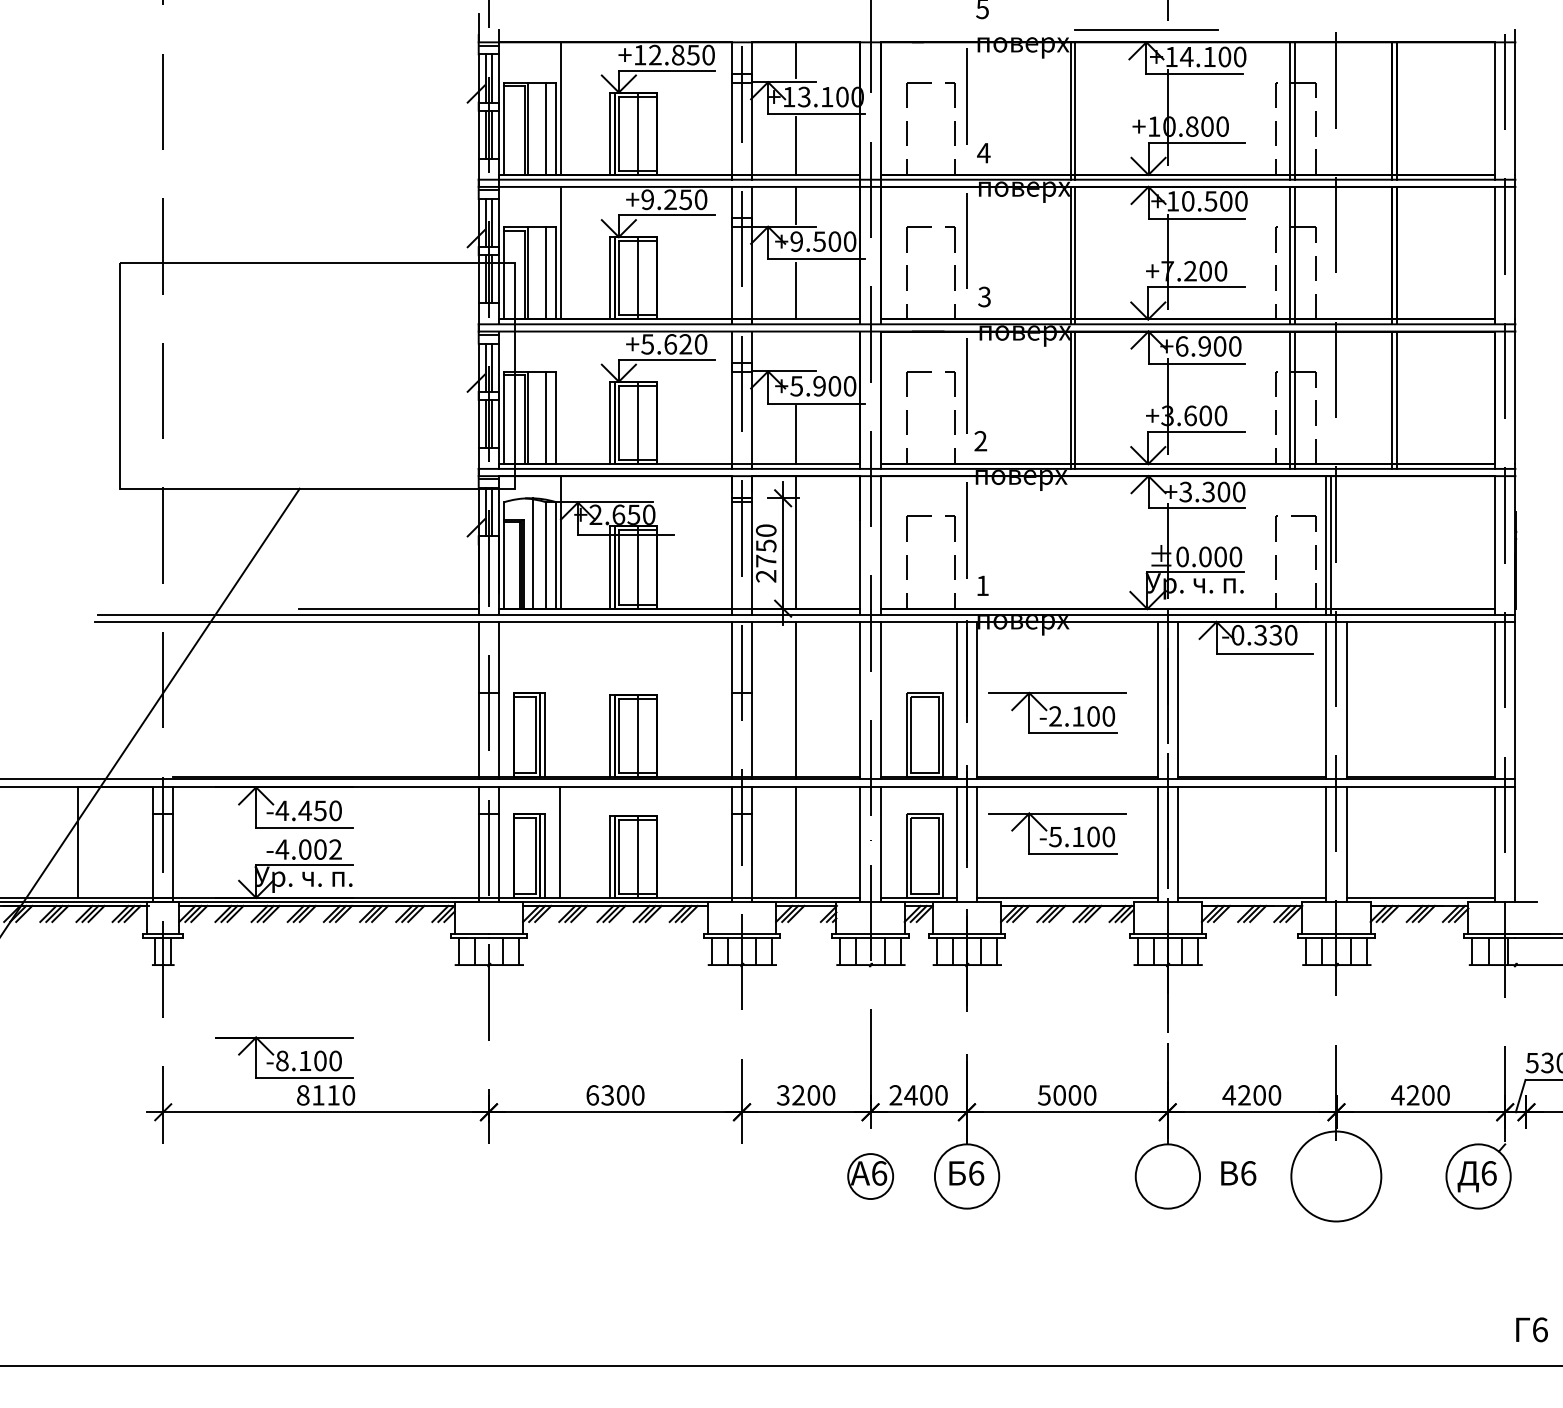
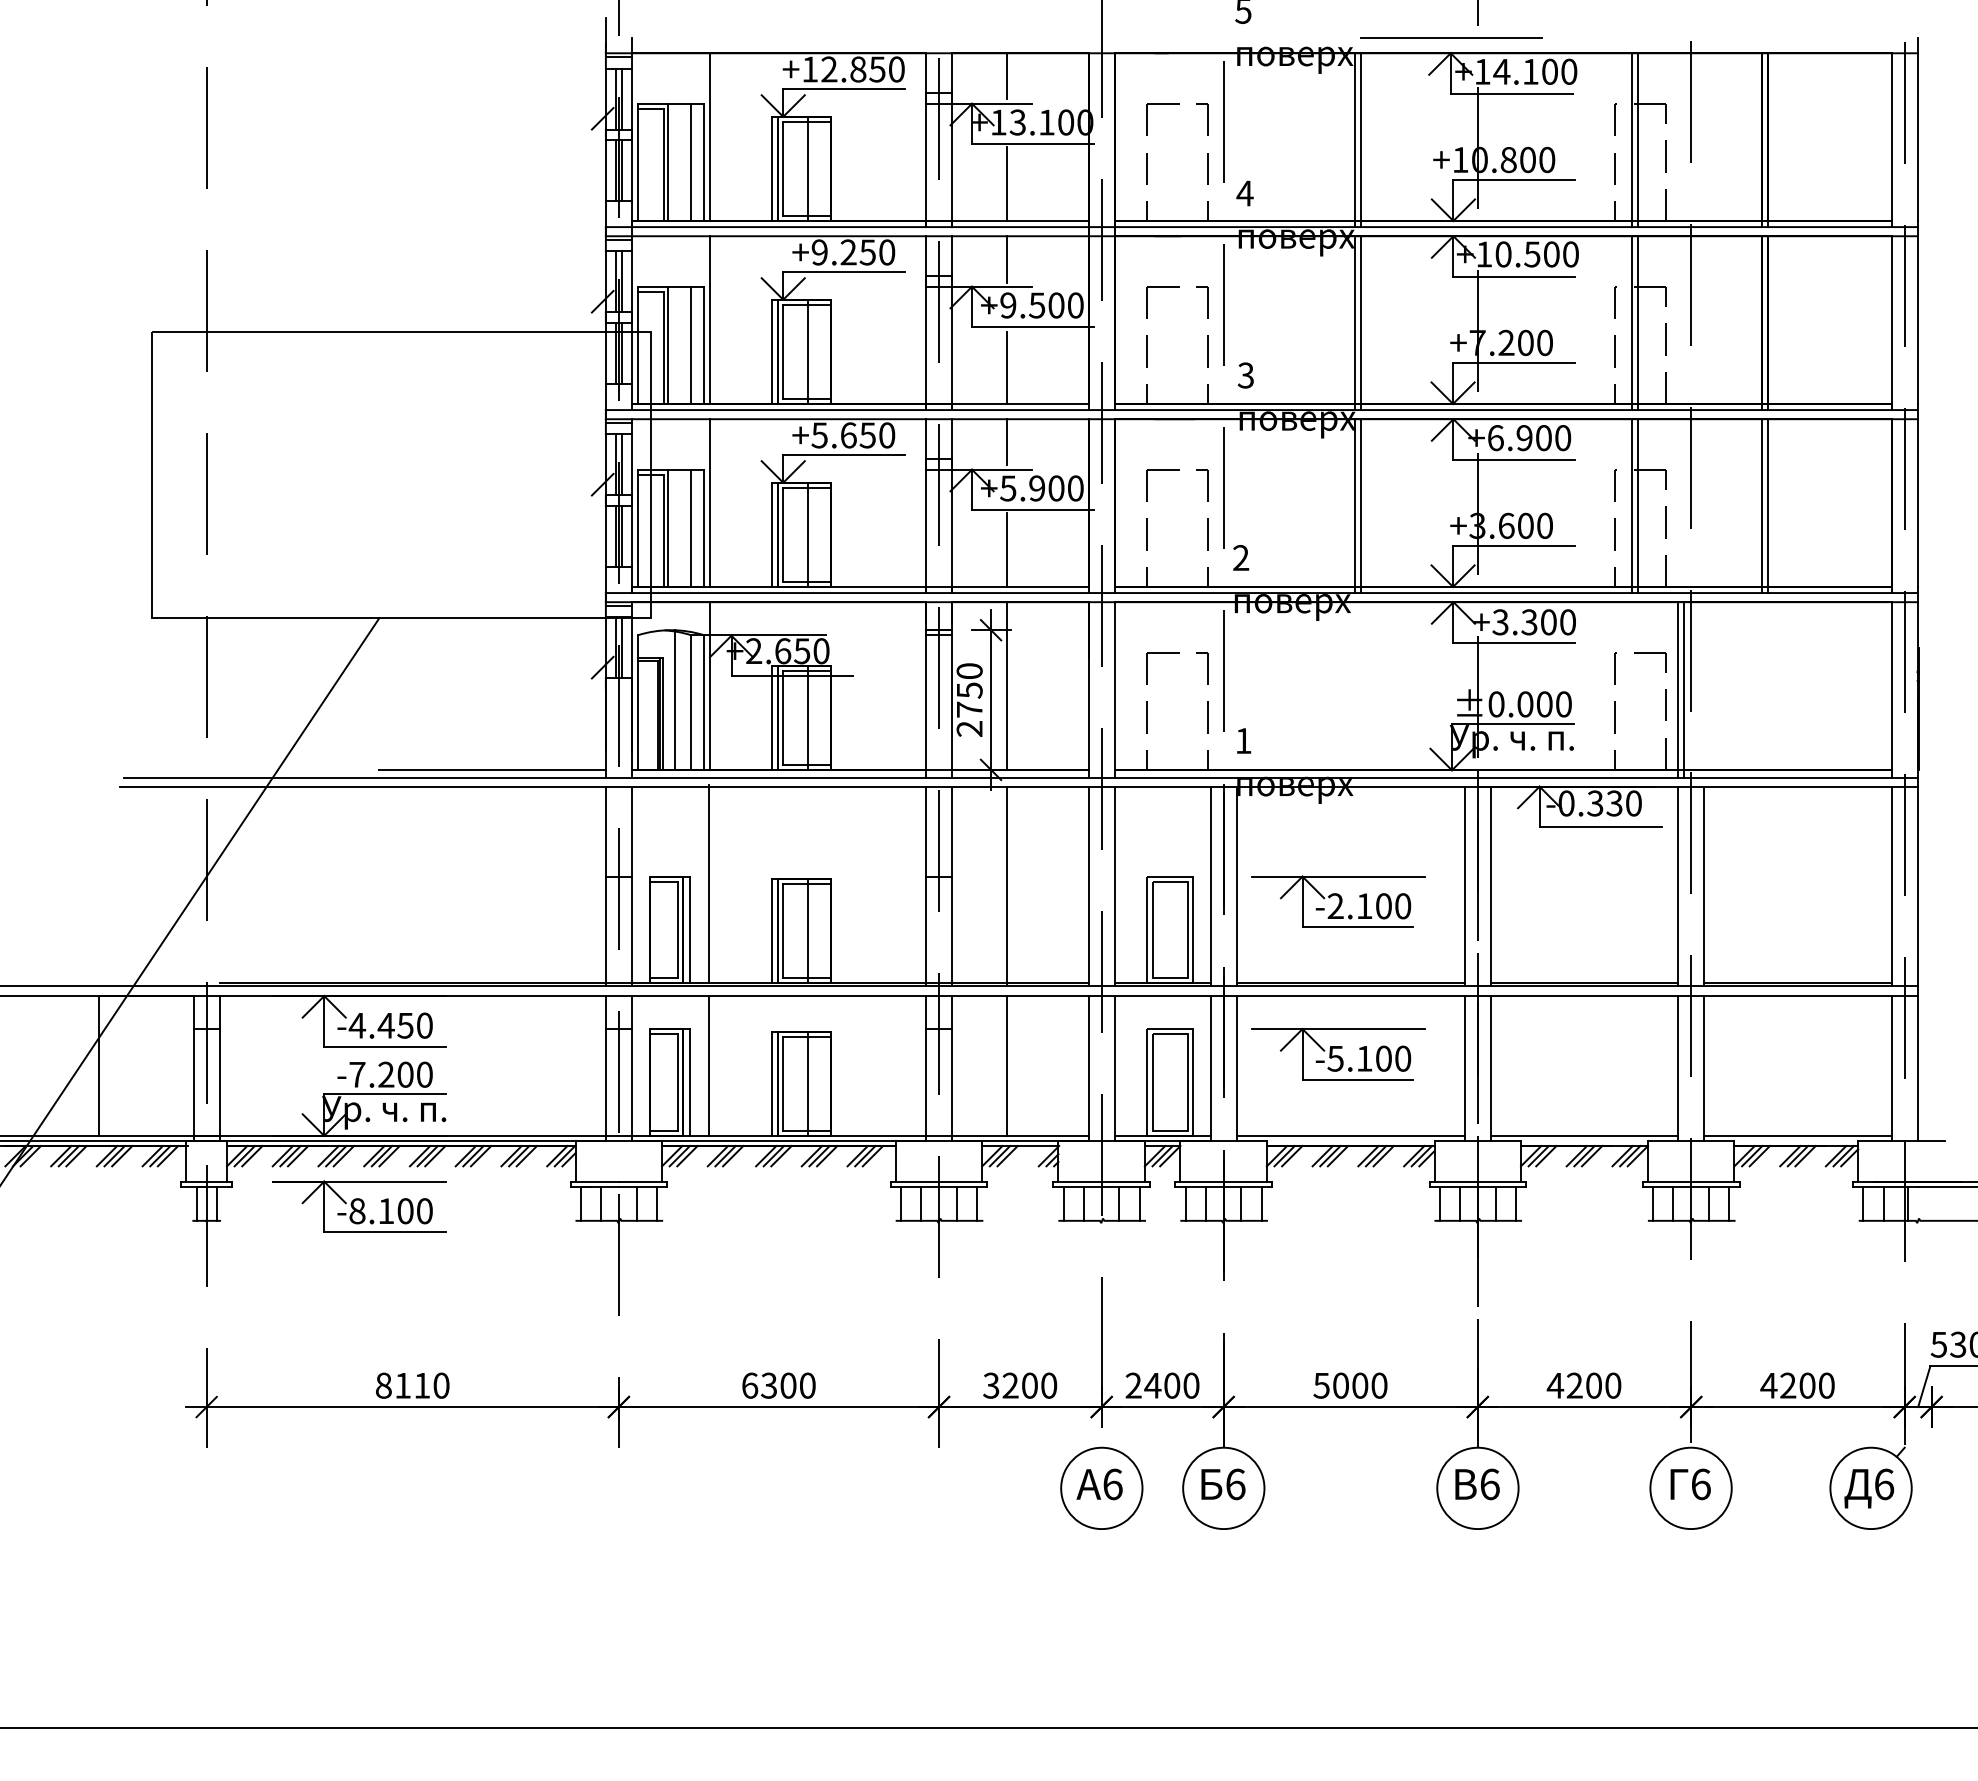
text: (685, 344) -> (867, 435), +5.620 -> +5.650
line: (796, 349) -> (1007, 442), added
line: (561, 397) -> (710, 502), added
line: (560, 699) -> (709, 884), added
text: (308, 849) -> (390, 1074), -4.002 -> -7.200
part: (284, 1057) -> (359, 1206), moved
text: (1238, 1173) -> (1477, 1484), moved
circle: (870, 1176) -> (1101, 1488), size x1.43
circle: (1335, 1176) -> (1690, 1488), size x0.71
text: (1531, 1329) -> (1690, 1484), moved

